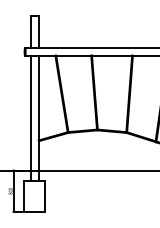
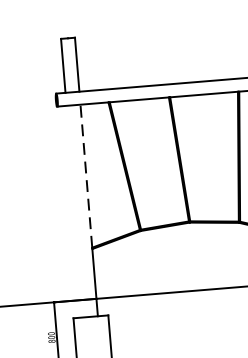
line: (38, 97) -> (85, 175), solid -> dashed
line: (30, 118) -> (75, 211), removed

